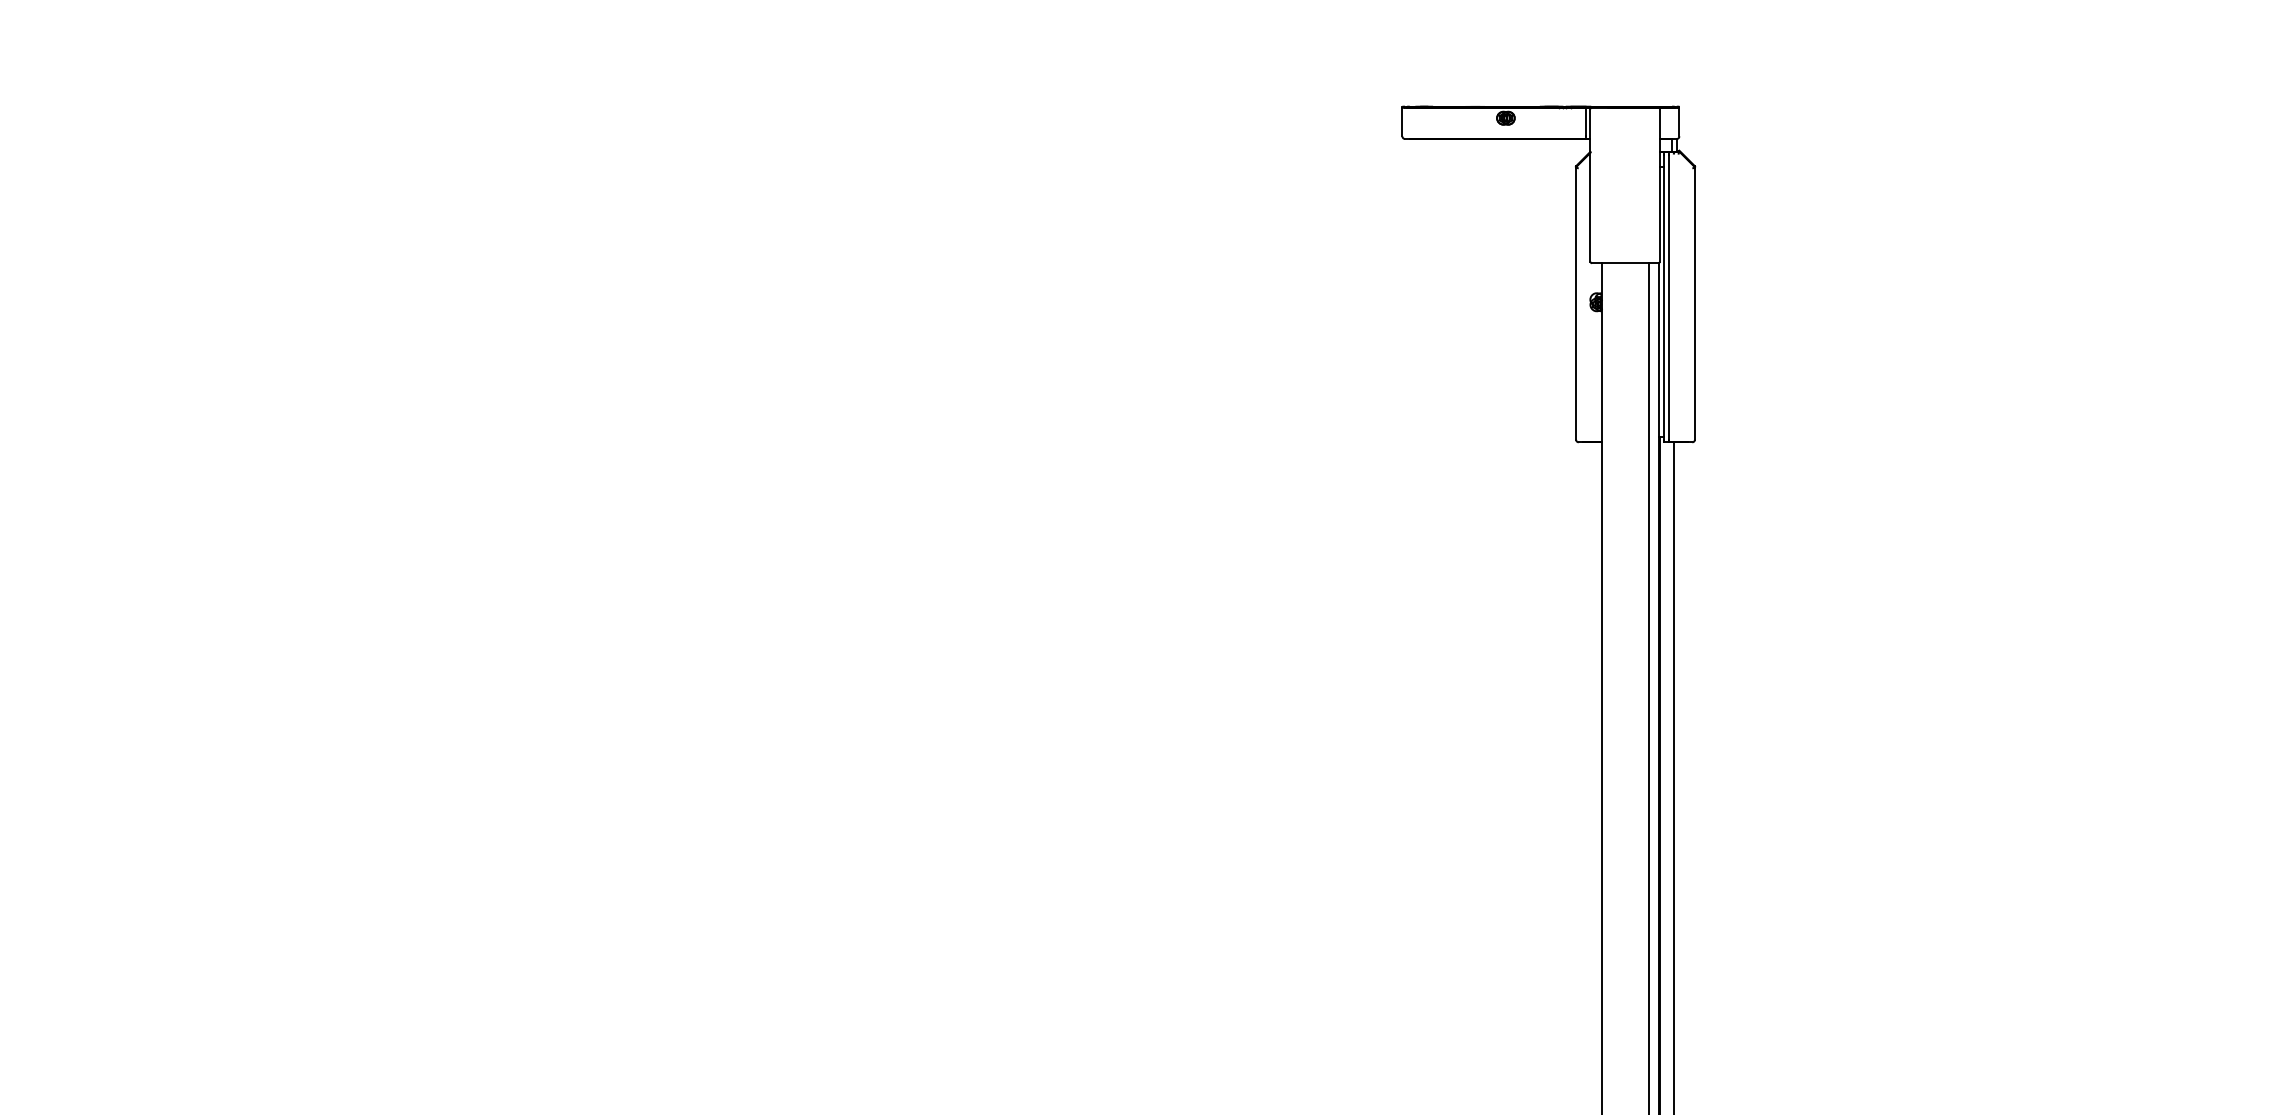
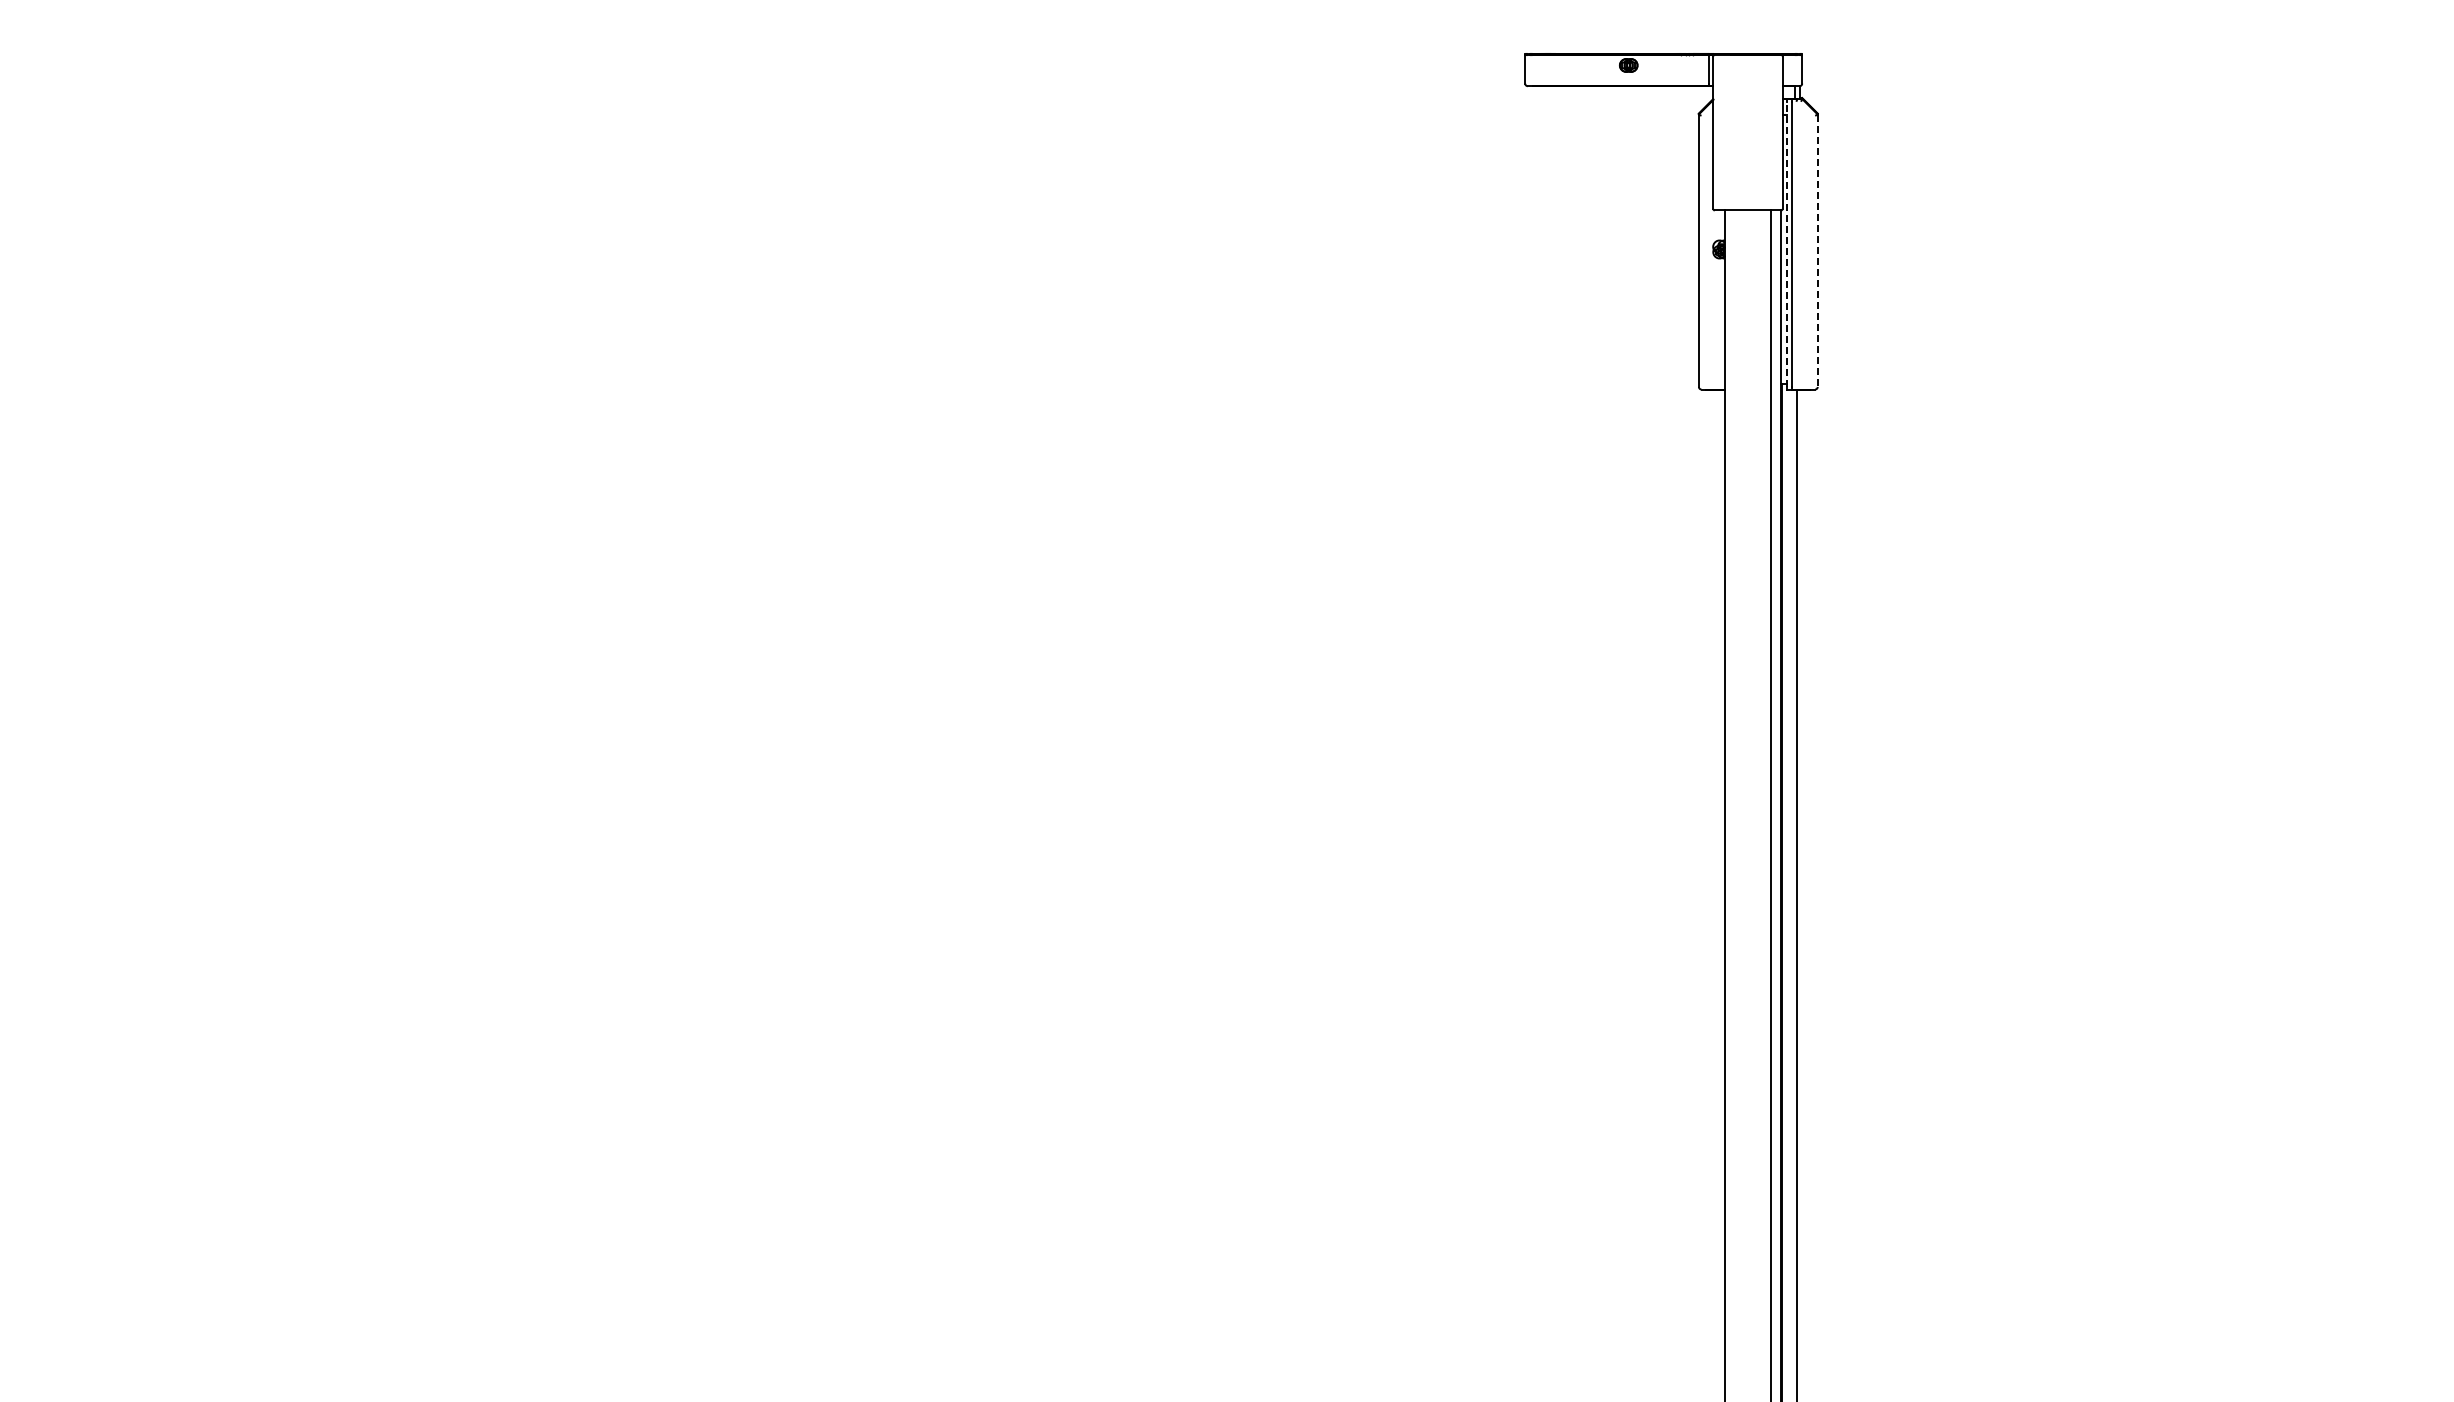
line: (1664, 297) -> (1787, 244), solid -> dashed
line: (1694, 304) -> (1817, 251), solid -> dashed

